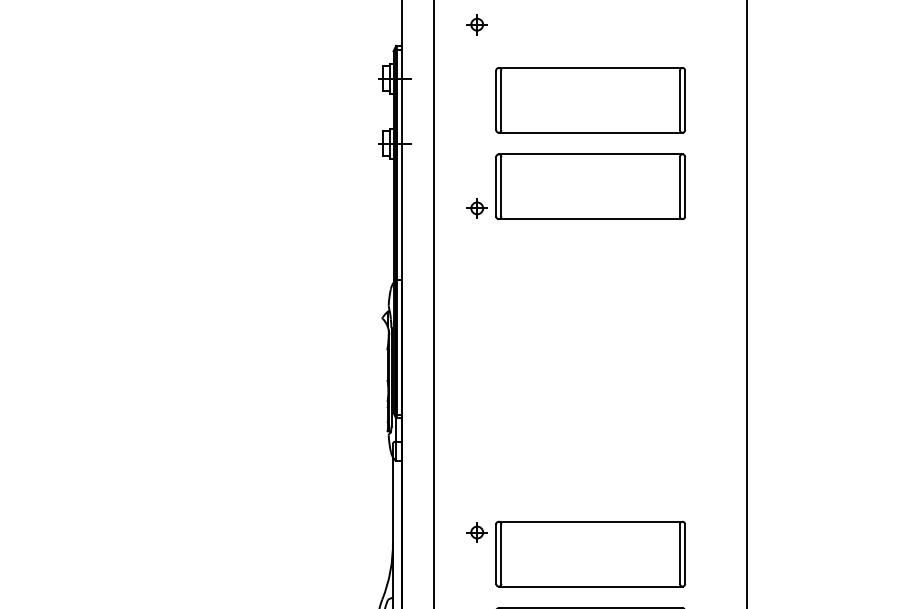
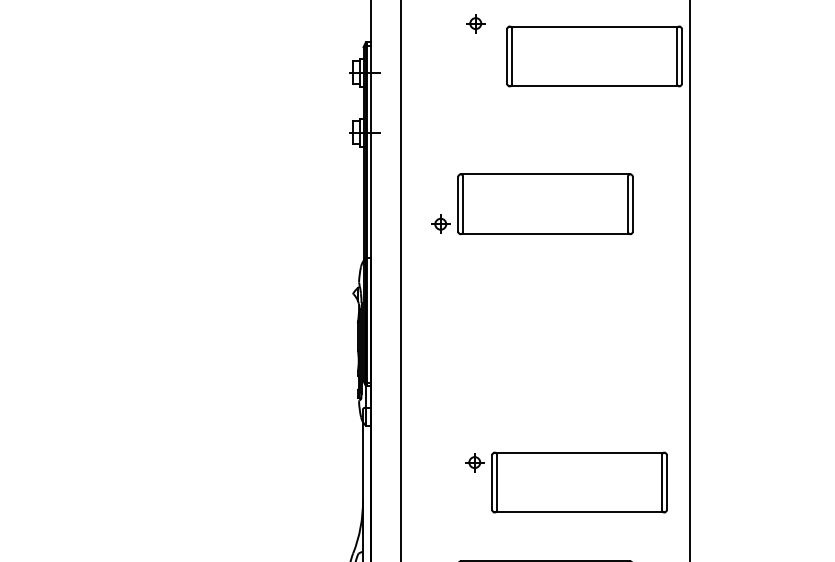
part: (476, 24) -> (475, 23), moved
part: (590, 100) -> (594, 56), moved
part: (576, 187) -> (532, 204), moved
part: (576, 554) -> (566, 482), moved

